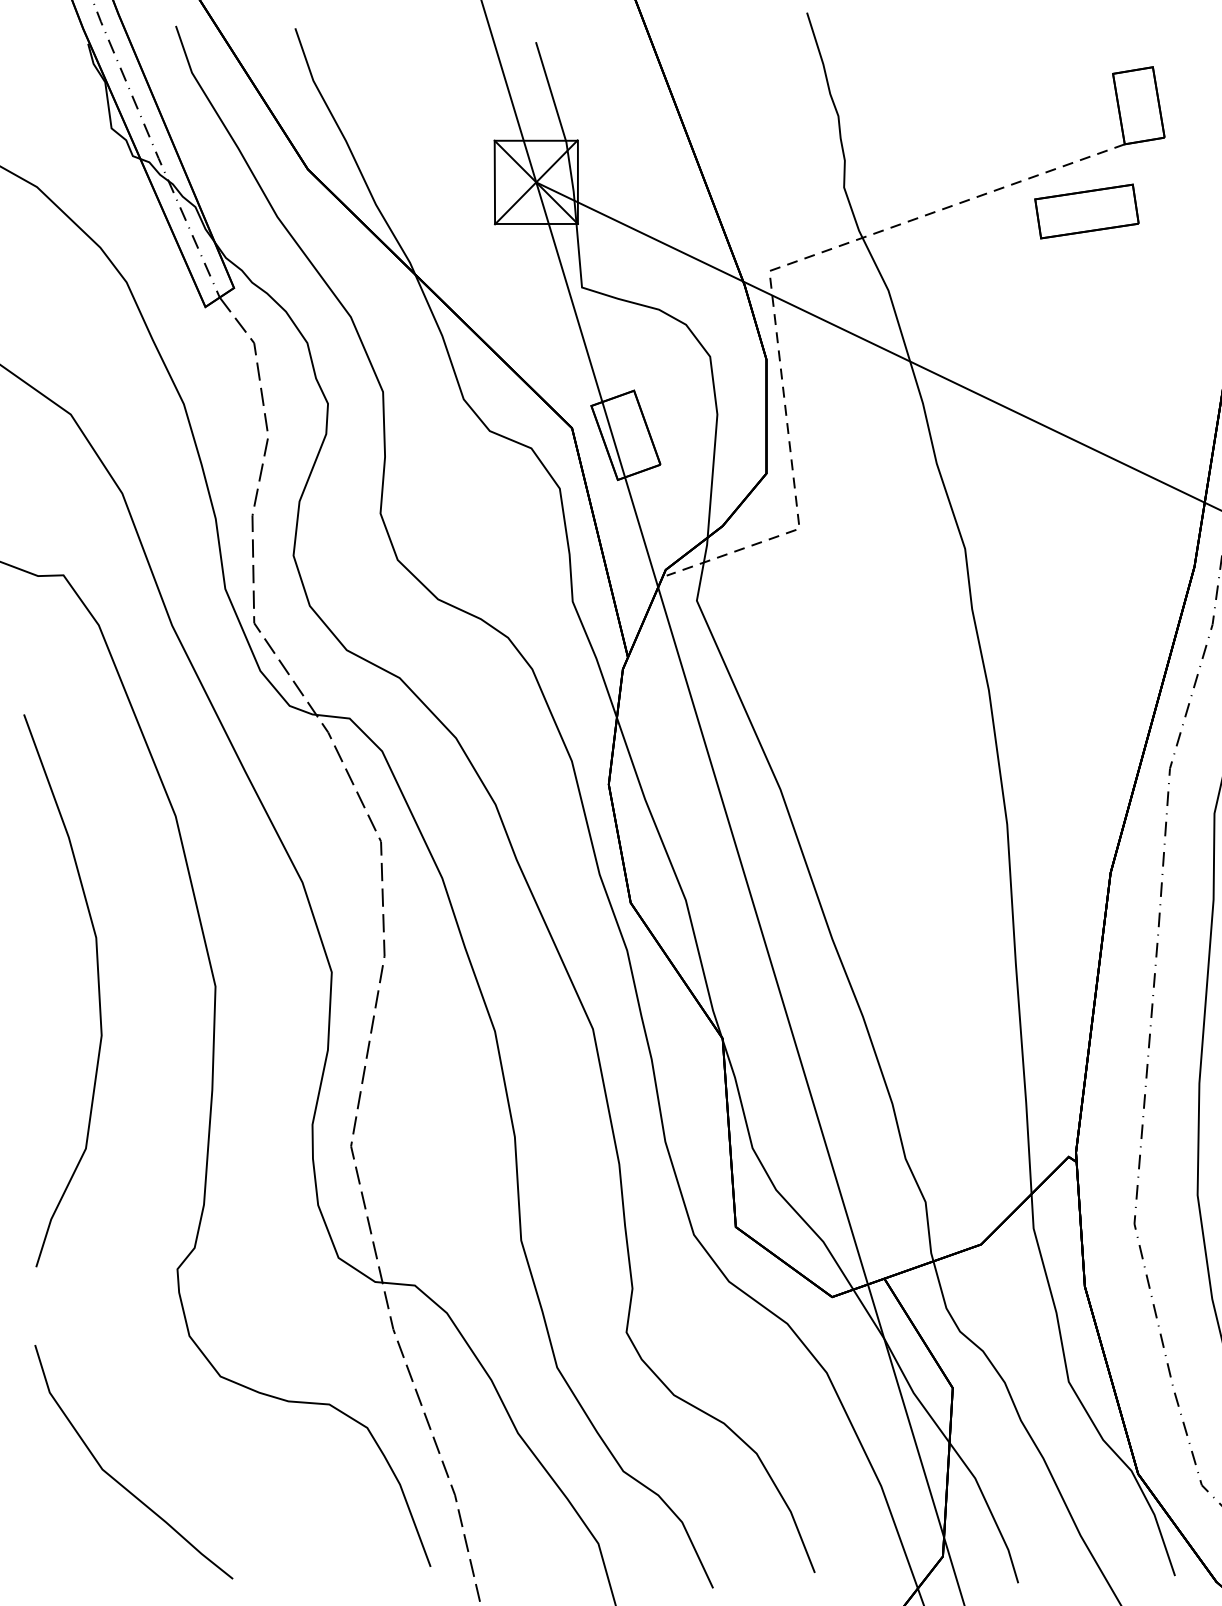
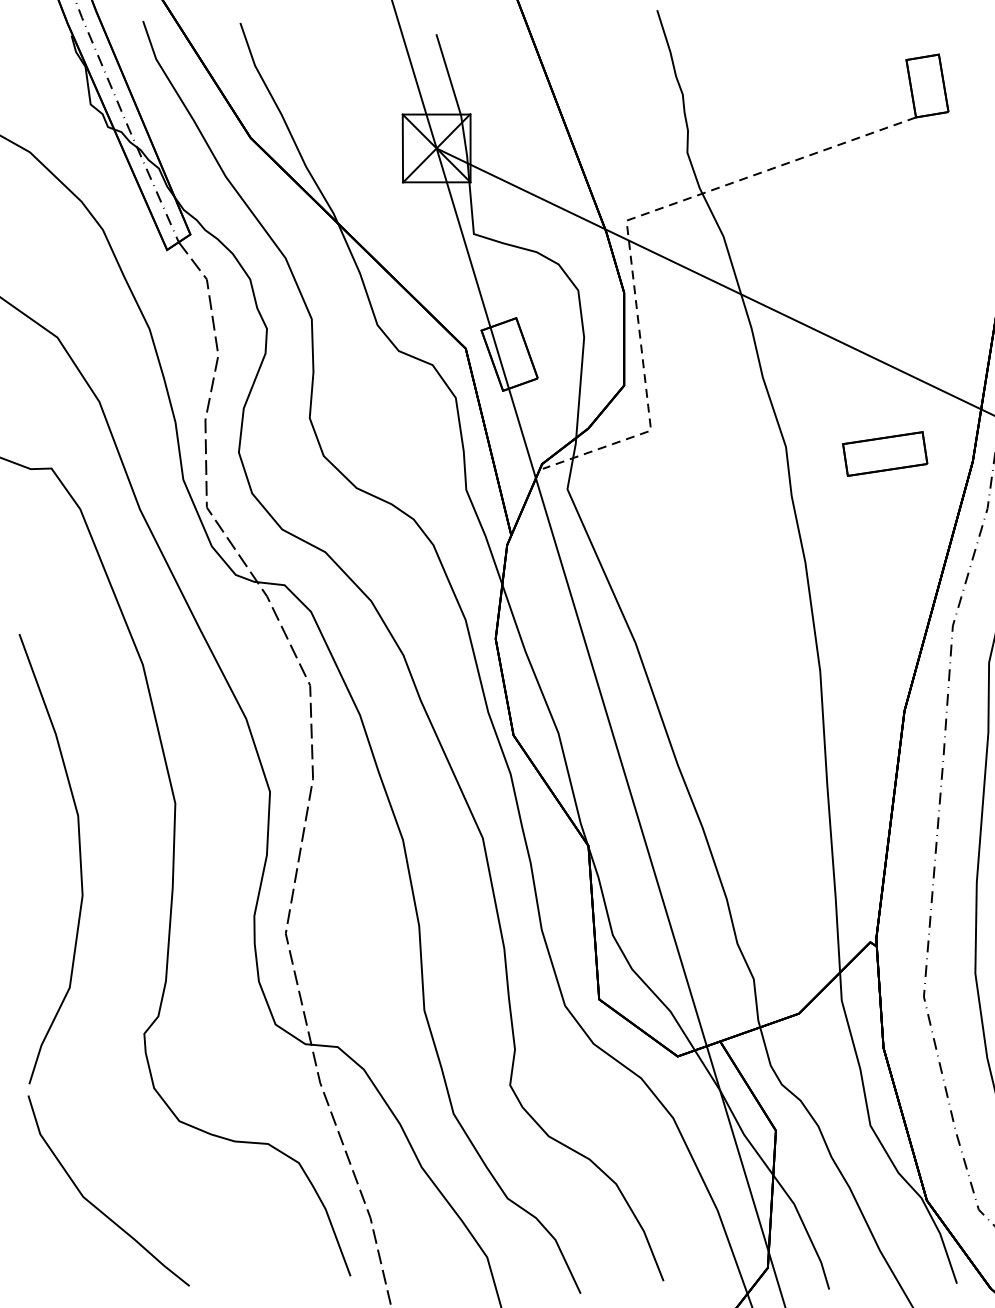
part: (1086, 211) -> (884, 454), moved
curve: (97, 983) -> (79, 853), moved

